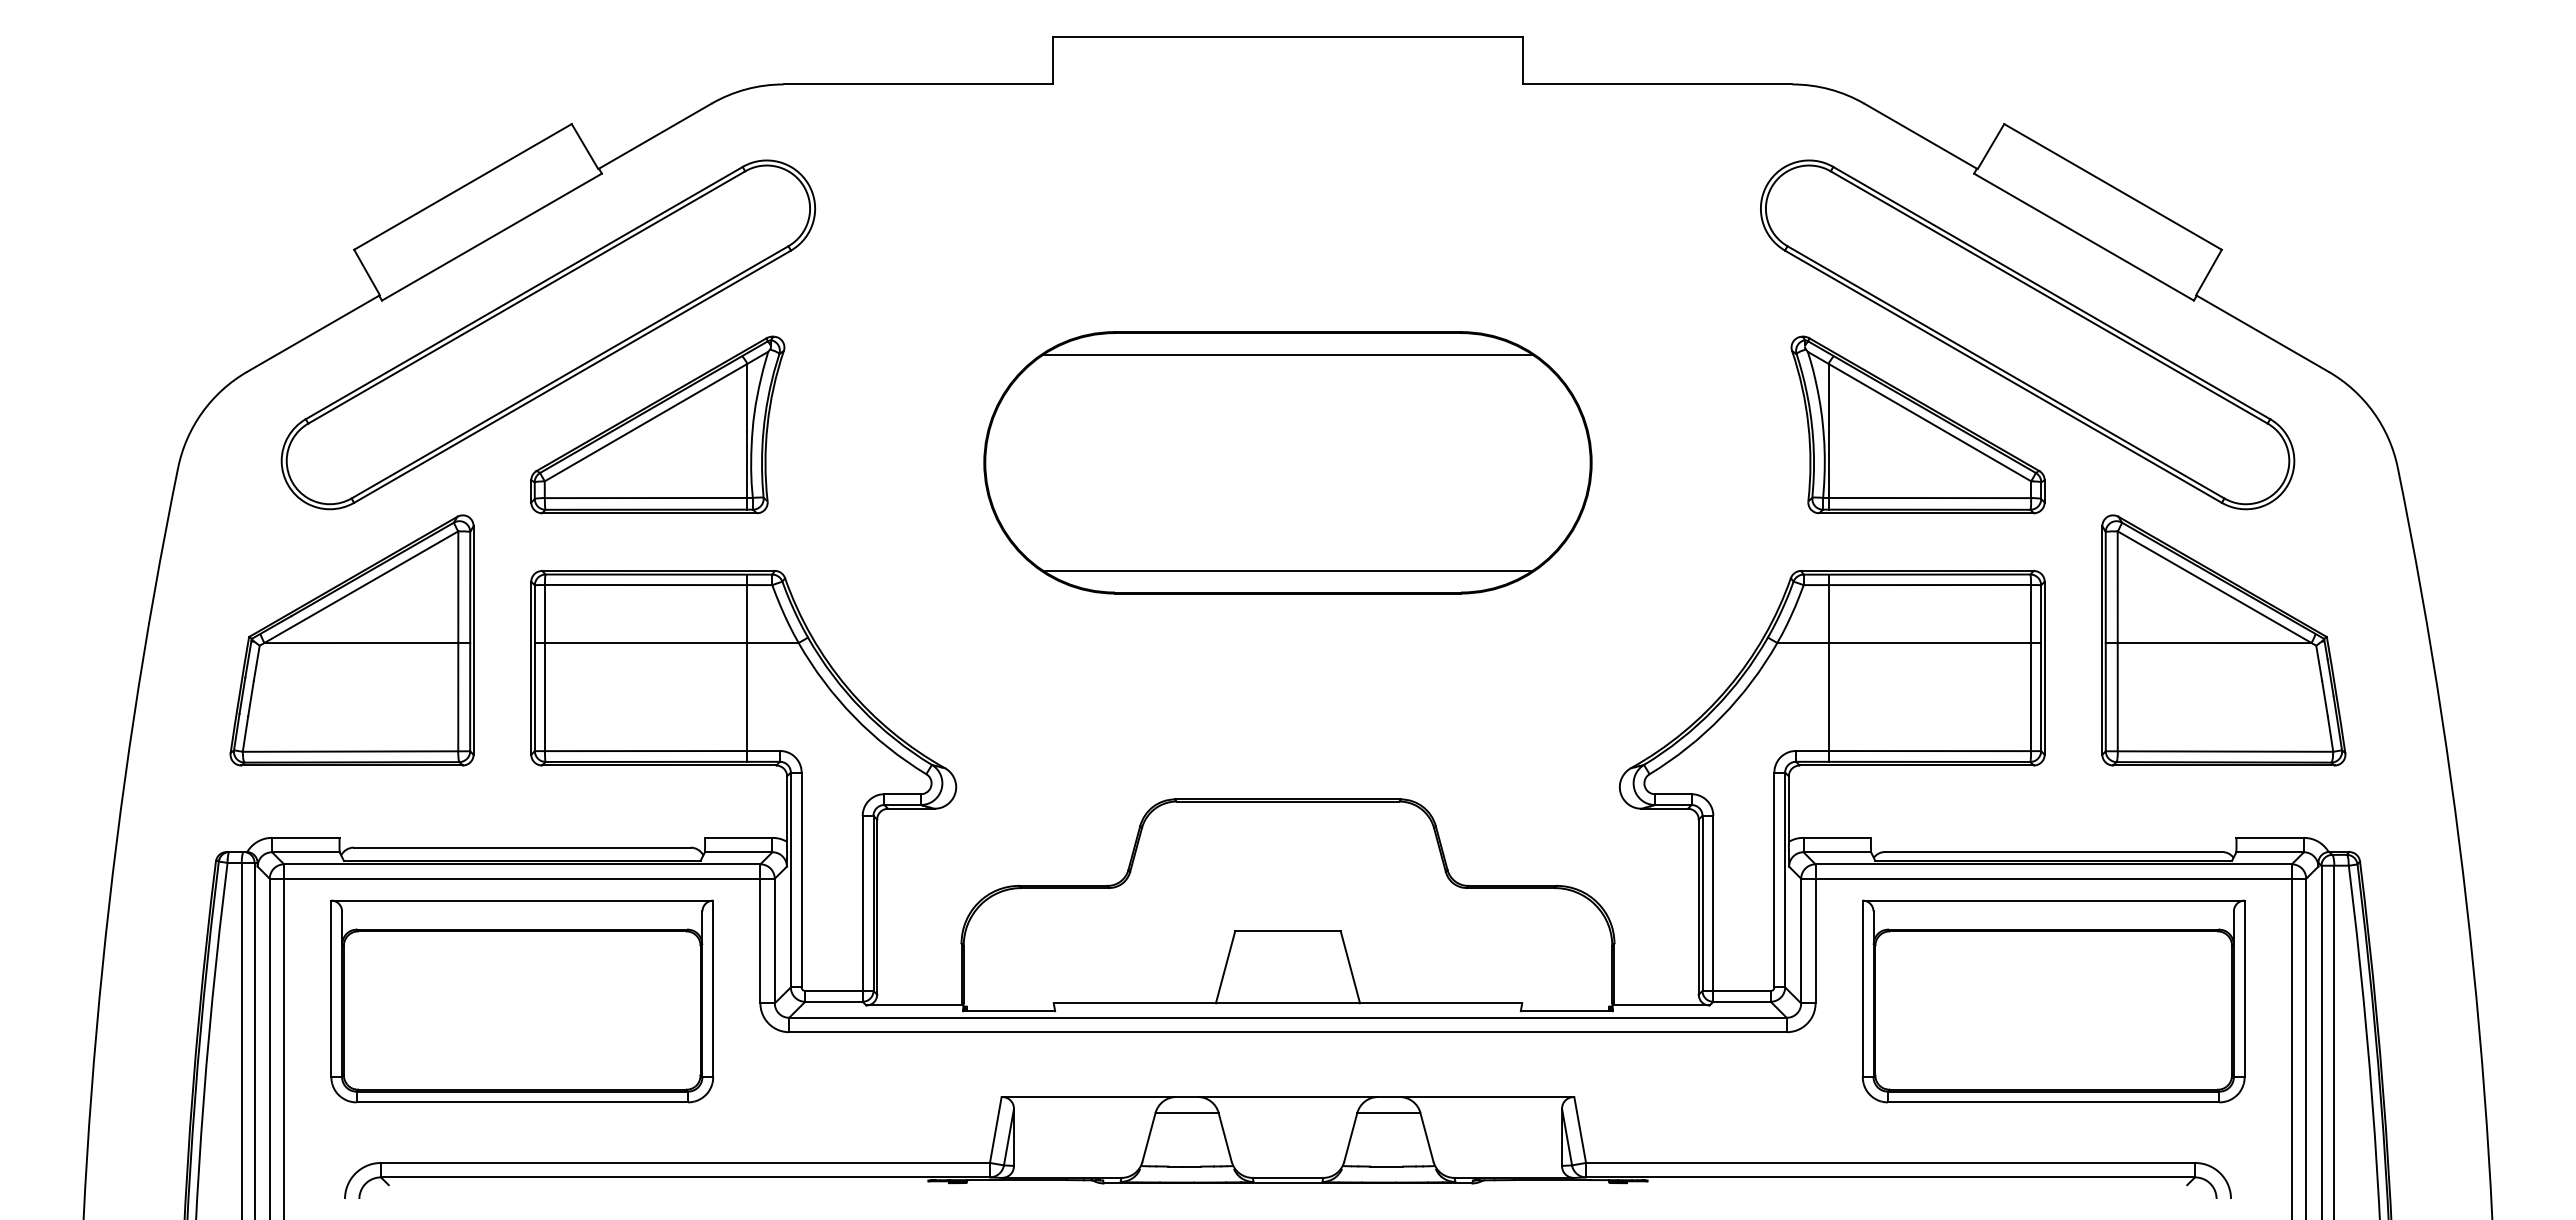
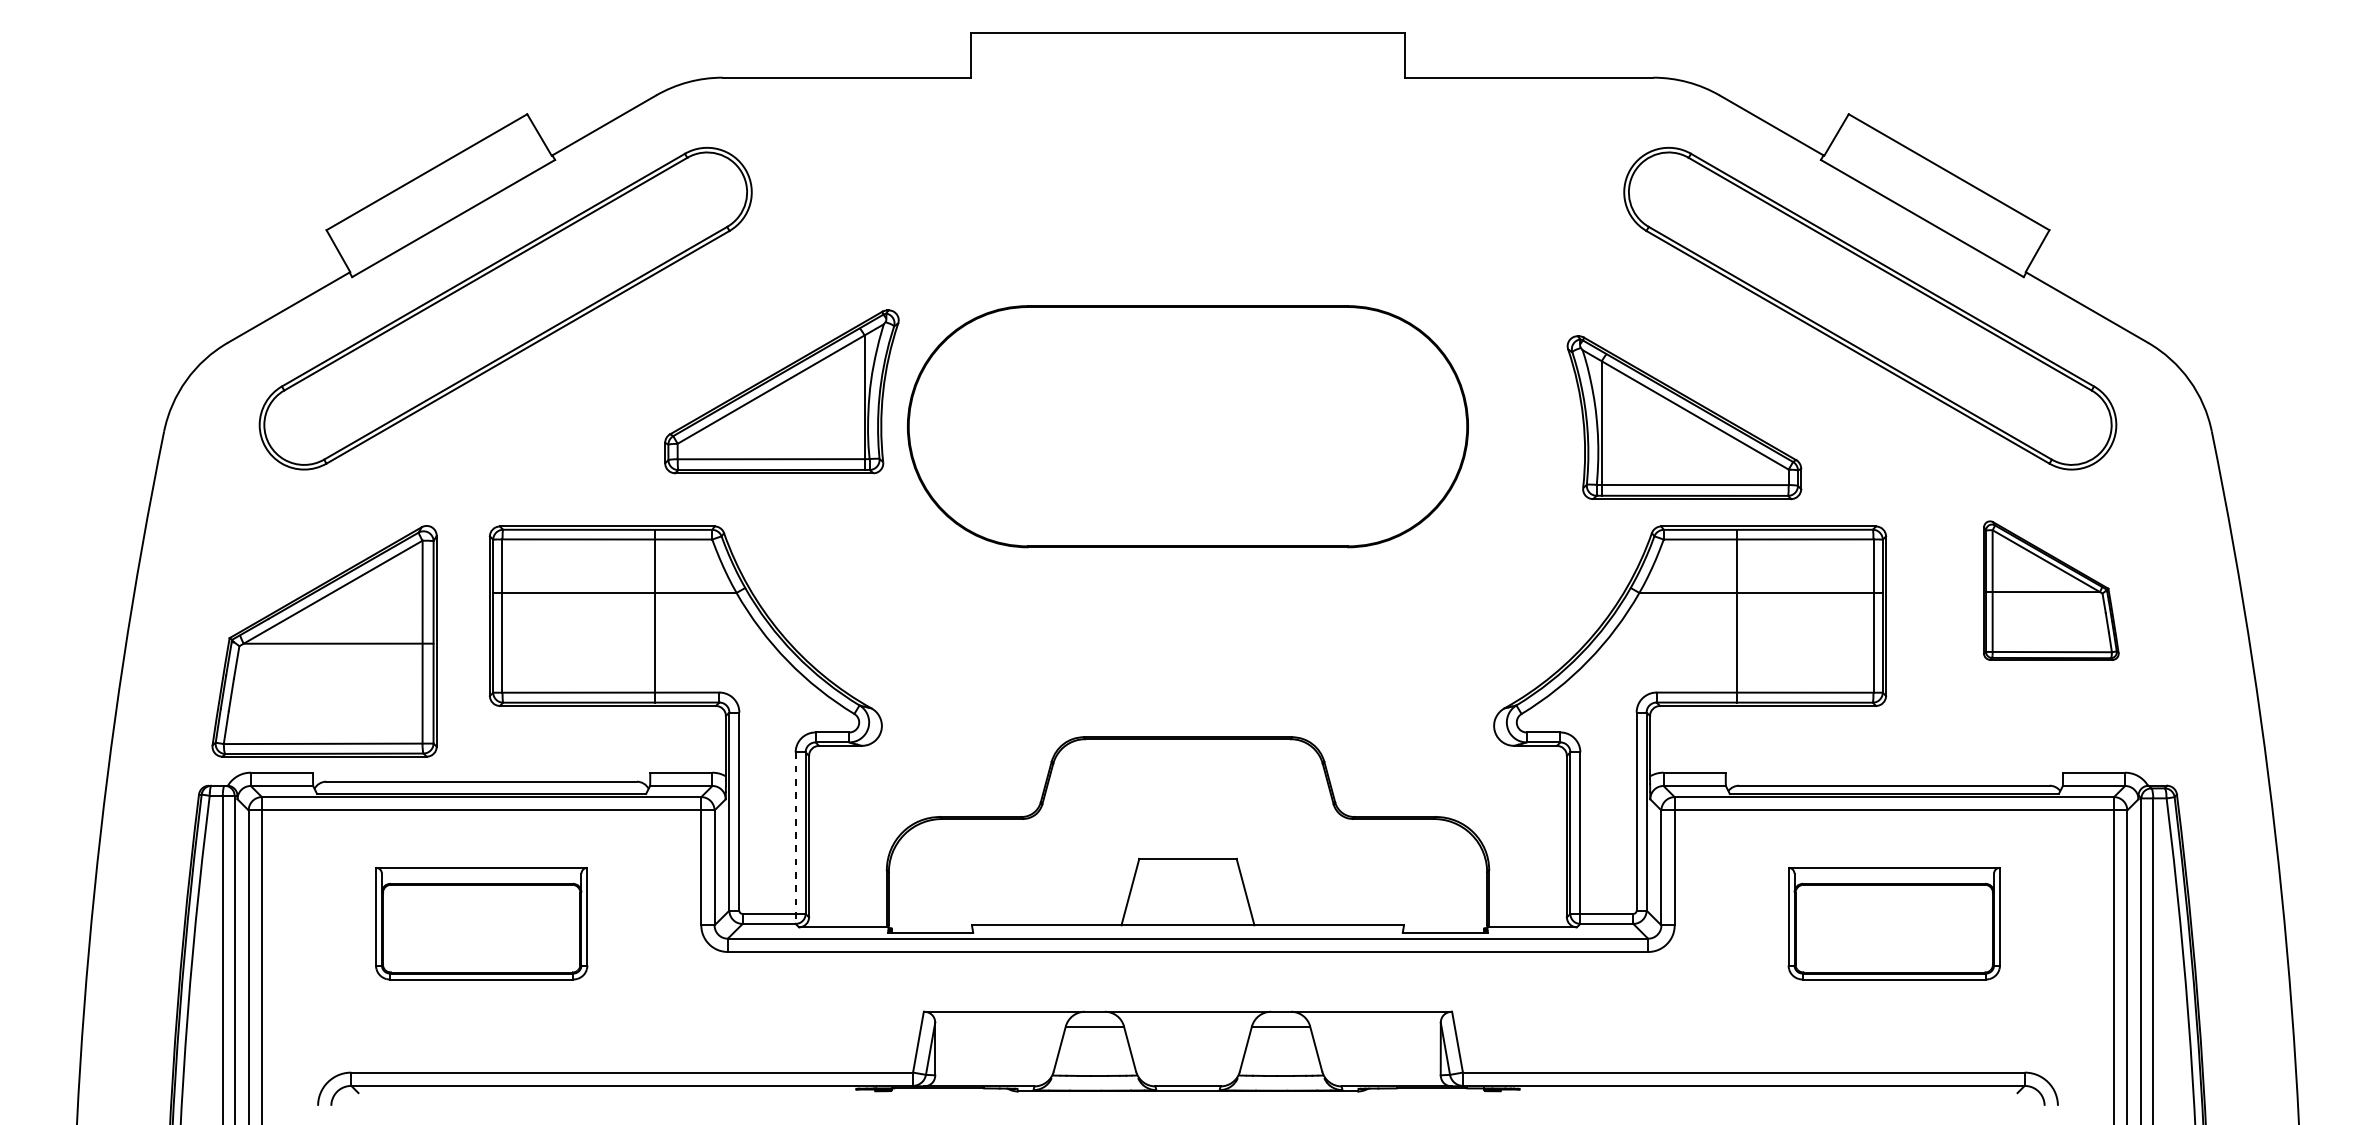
line: (1287, 354) -> (1187, 326), removed
part: (657, 424) -> (781, 391), moved
part: (1917, 424) -> (1683, 417), moved
line: (1287, 570) -> (1187, 526), removed
part: (351, 640) -> (324, 641), moved
part: (2223, 640) -> (2050, 590), size x0.6
line: (747, 667) -> (655, 615), moved
line: (1828, 667) -> (1737, 615), moved
line: (862, 908) -> (795, 837), solid -> dashed
part: (522, 1001) -> (481, 923), size x0.6
part: (2053, 1001) -> (1894, 923), size x0.6

